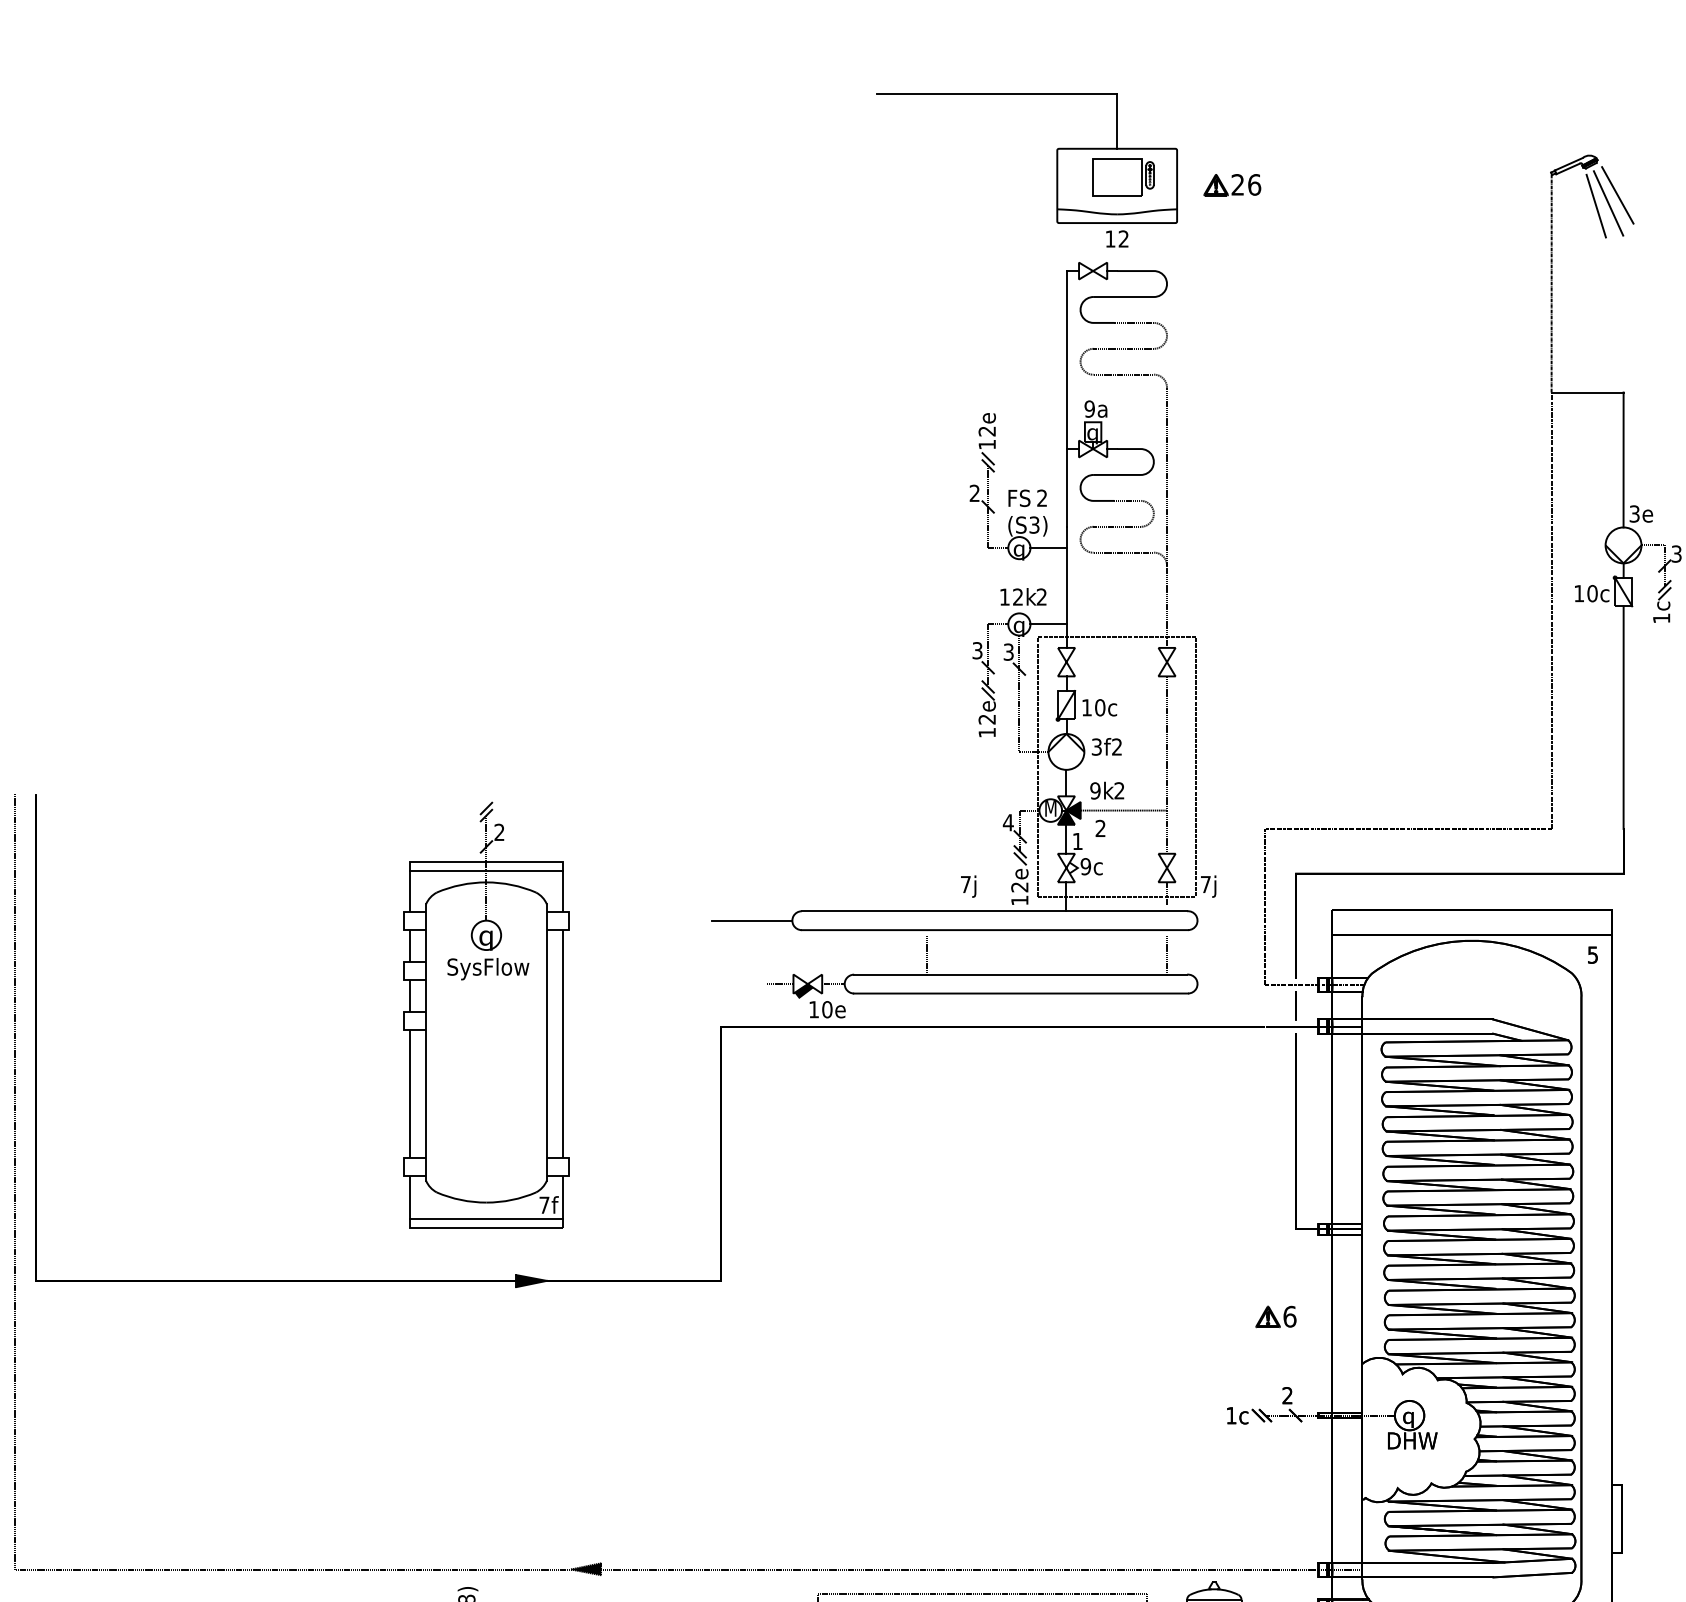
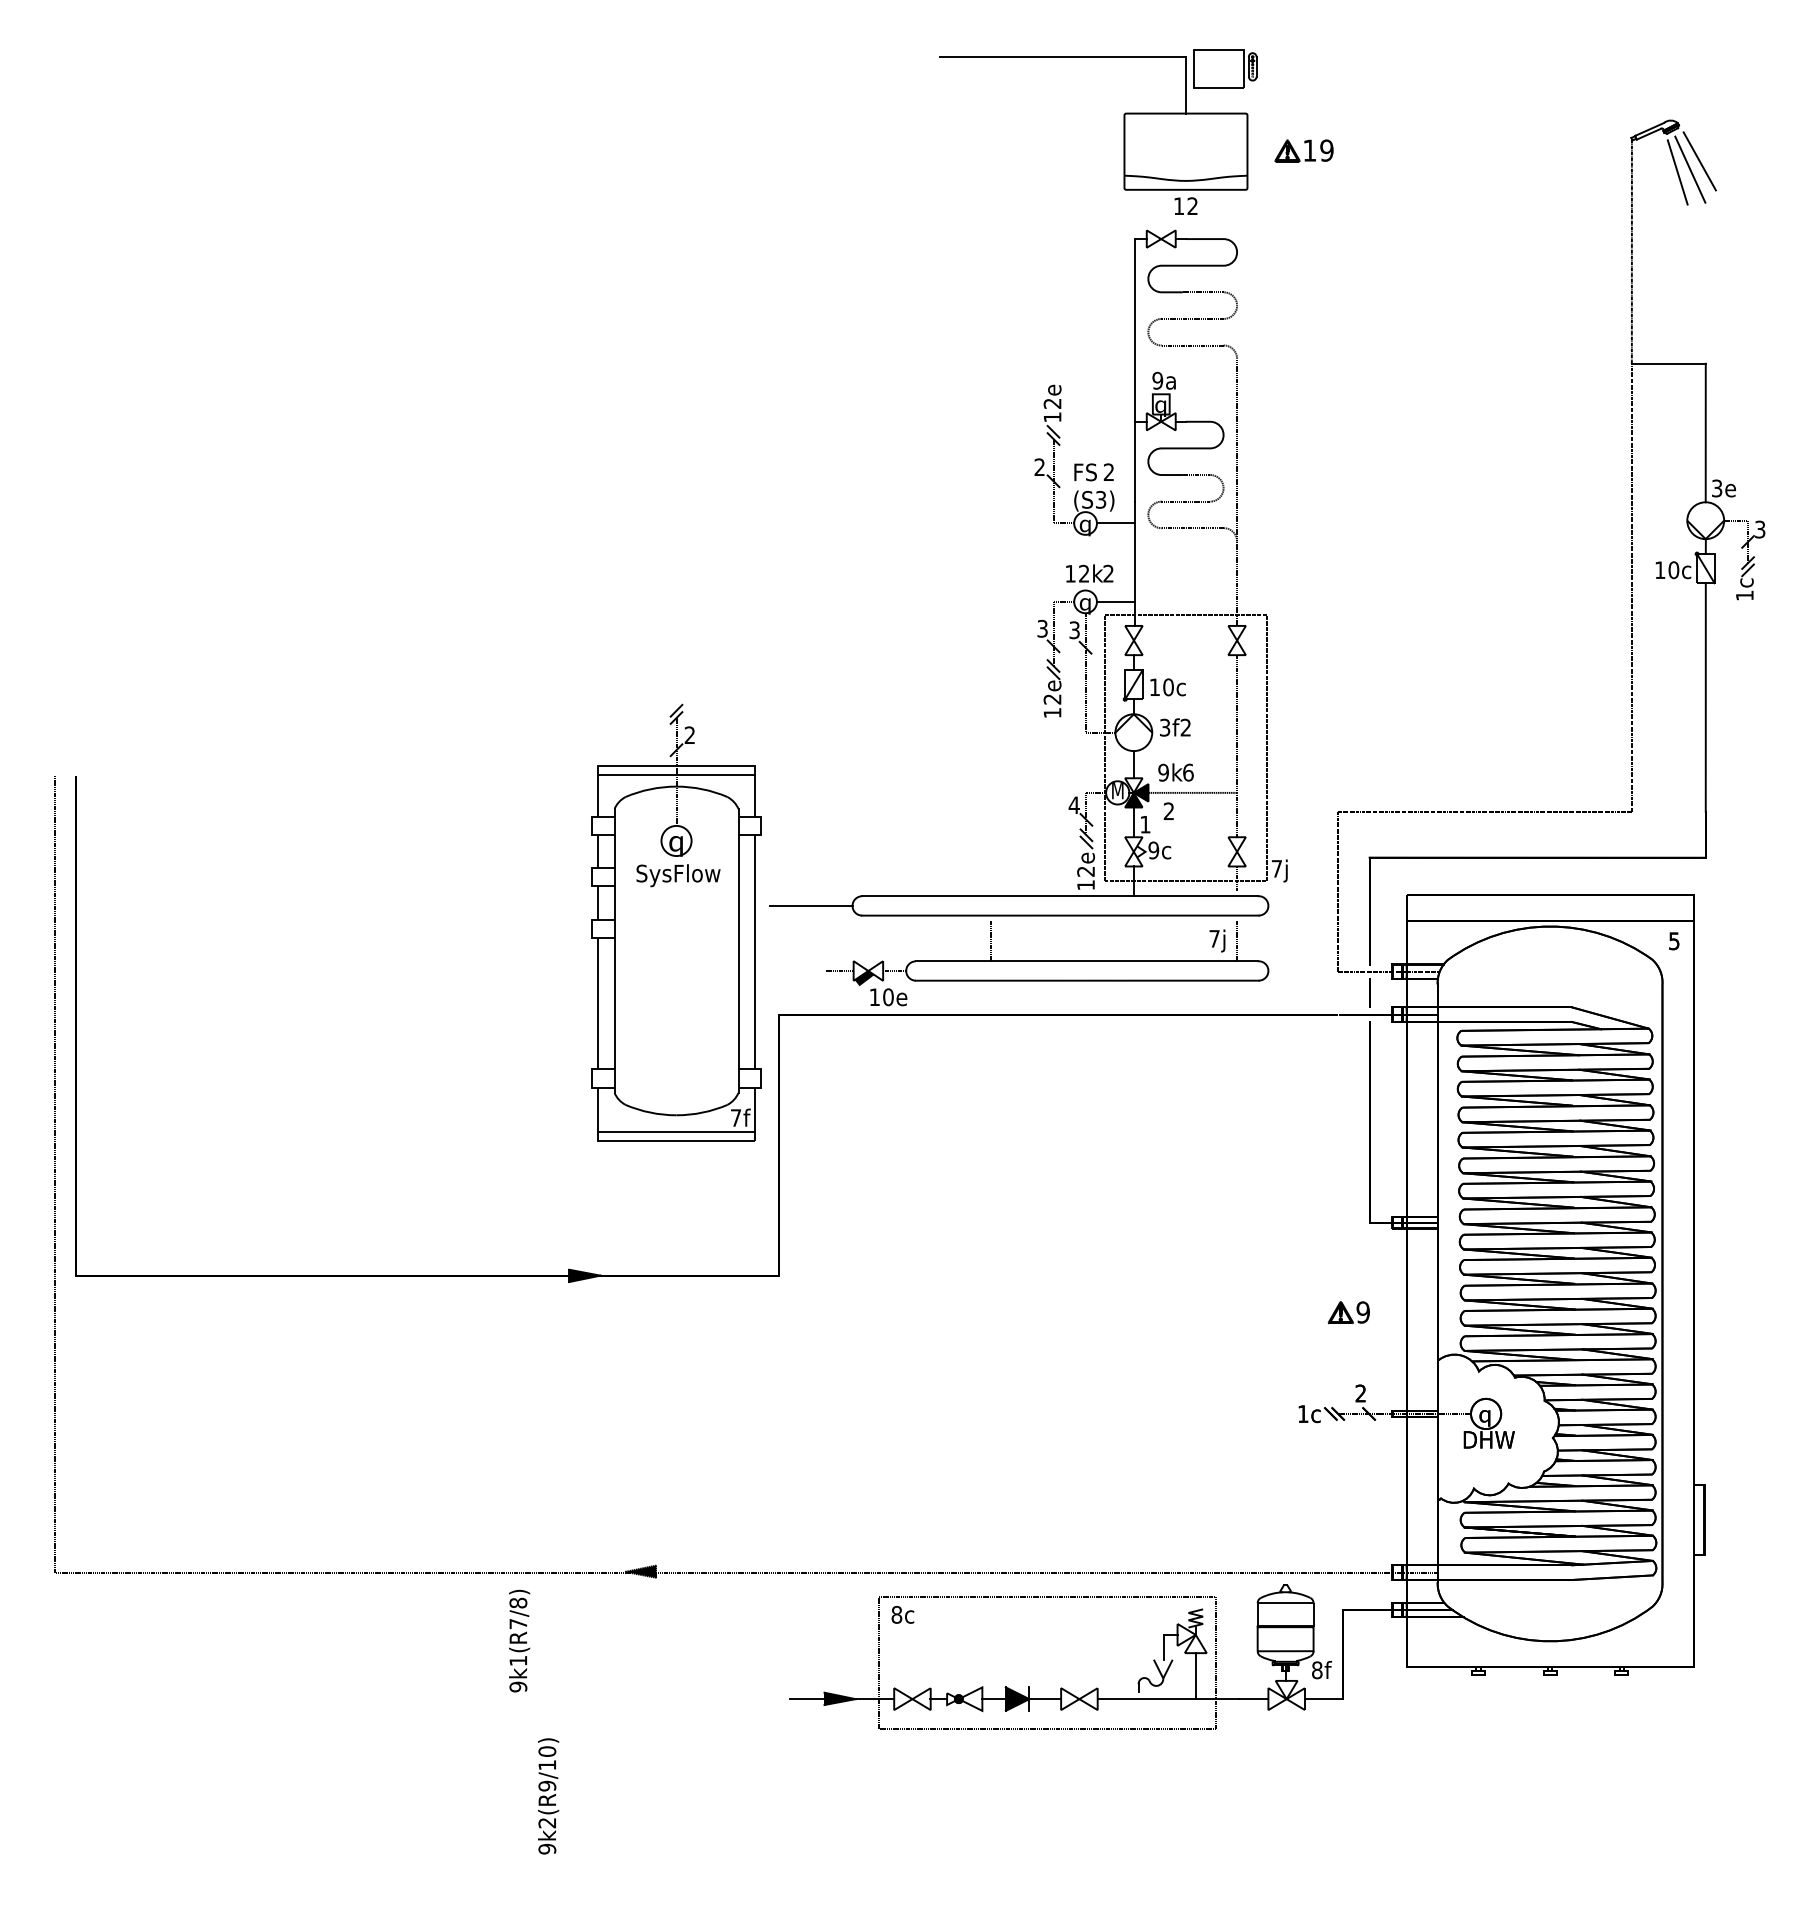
part: (1123, 176) -> (1225, 68), moved
text: (1246, 184) -> (1318, 150), 26 -> 19
text: (1119, 790) -> (1188, 772), 2 -> 6
text: (968, 886) -> (1217, 940), moved
part: (486, 1014) -> (676, 922), moved
text: (1290, 1316) -> (1363, 1312), 6 -> 9

